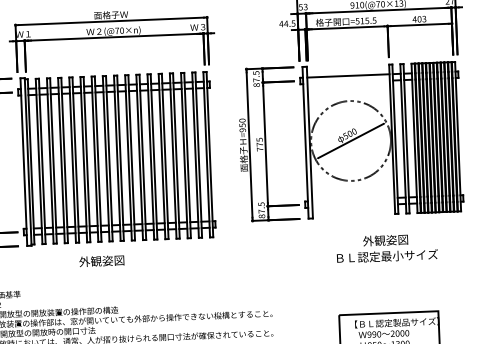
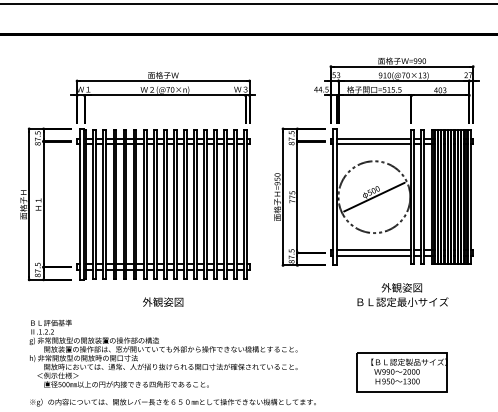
line: (348, 82) -> (374, 144), added
line: (353, 199) -> (374, 249), added
line: (353, 205) -> (374, 255), added
text: (102, 260) -> (163, 301), moved

